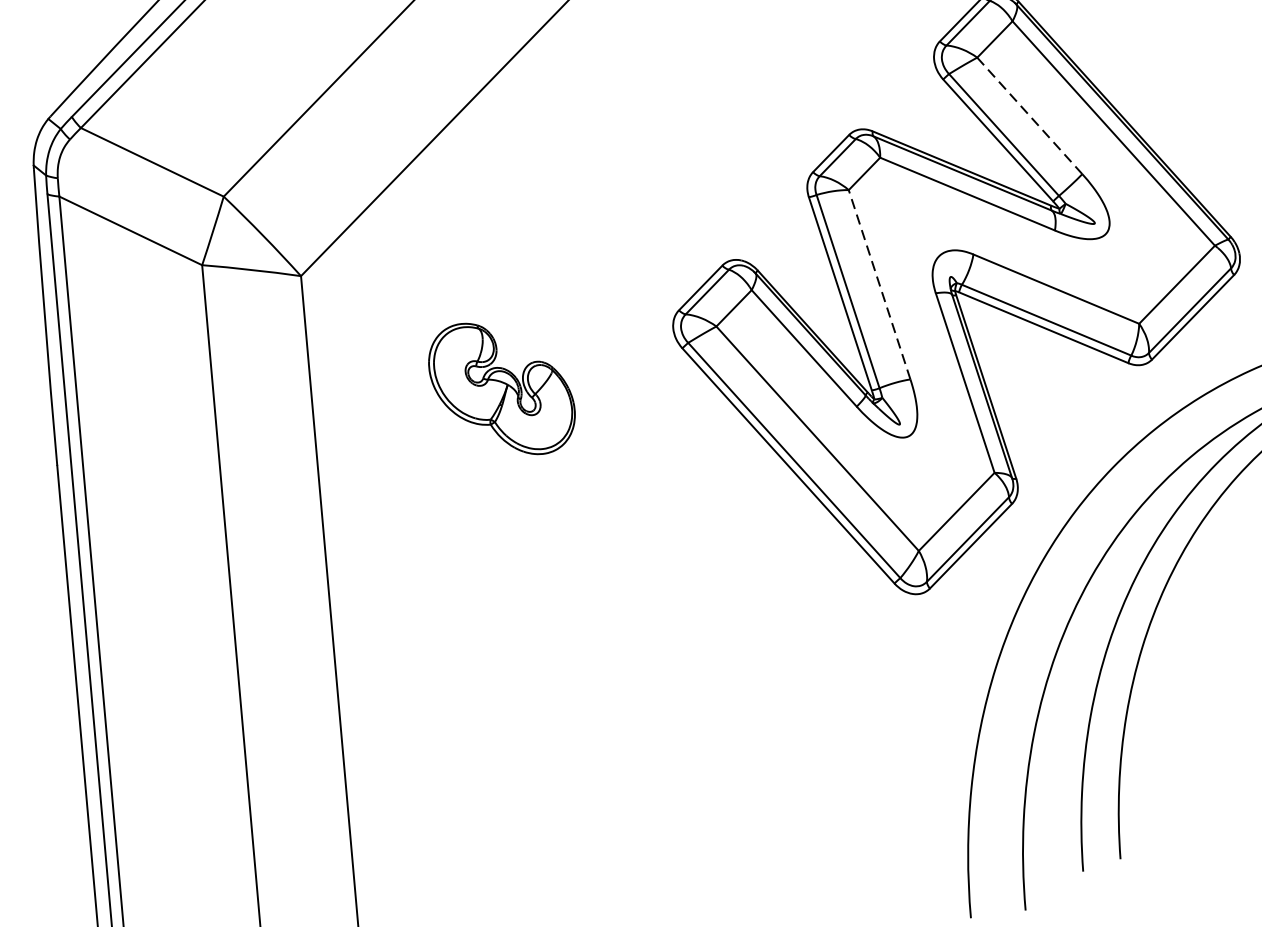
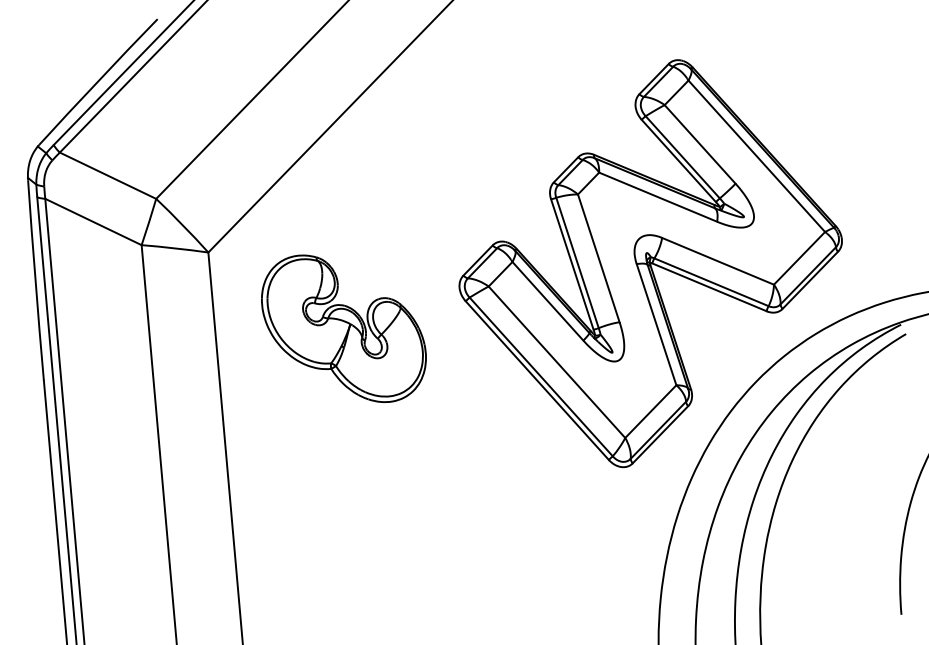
line: (1030, 116) -> (700, 144), dashed -> solid
line: (879, 283) -> (598, 257), dashed -> solid
part: (501, 388) -> (343, 328), size x1.67

